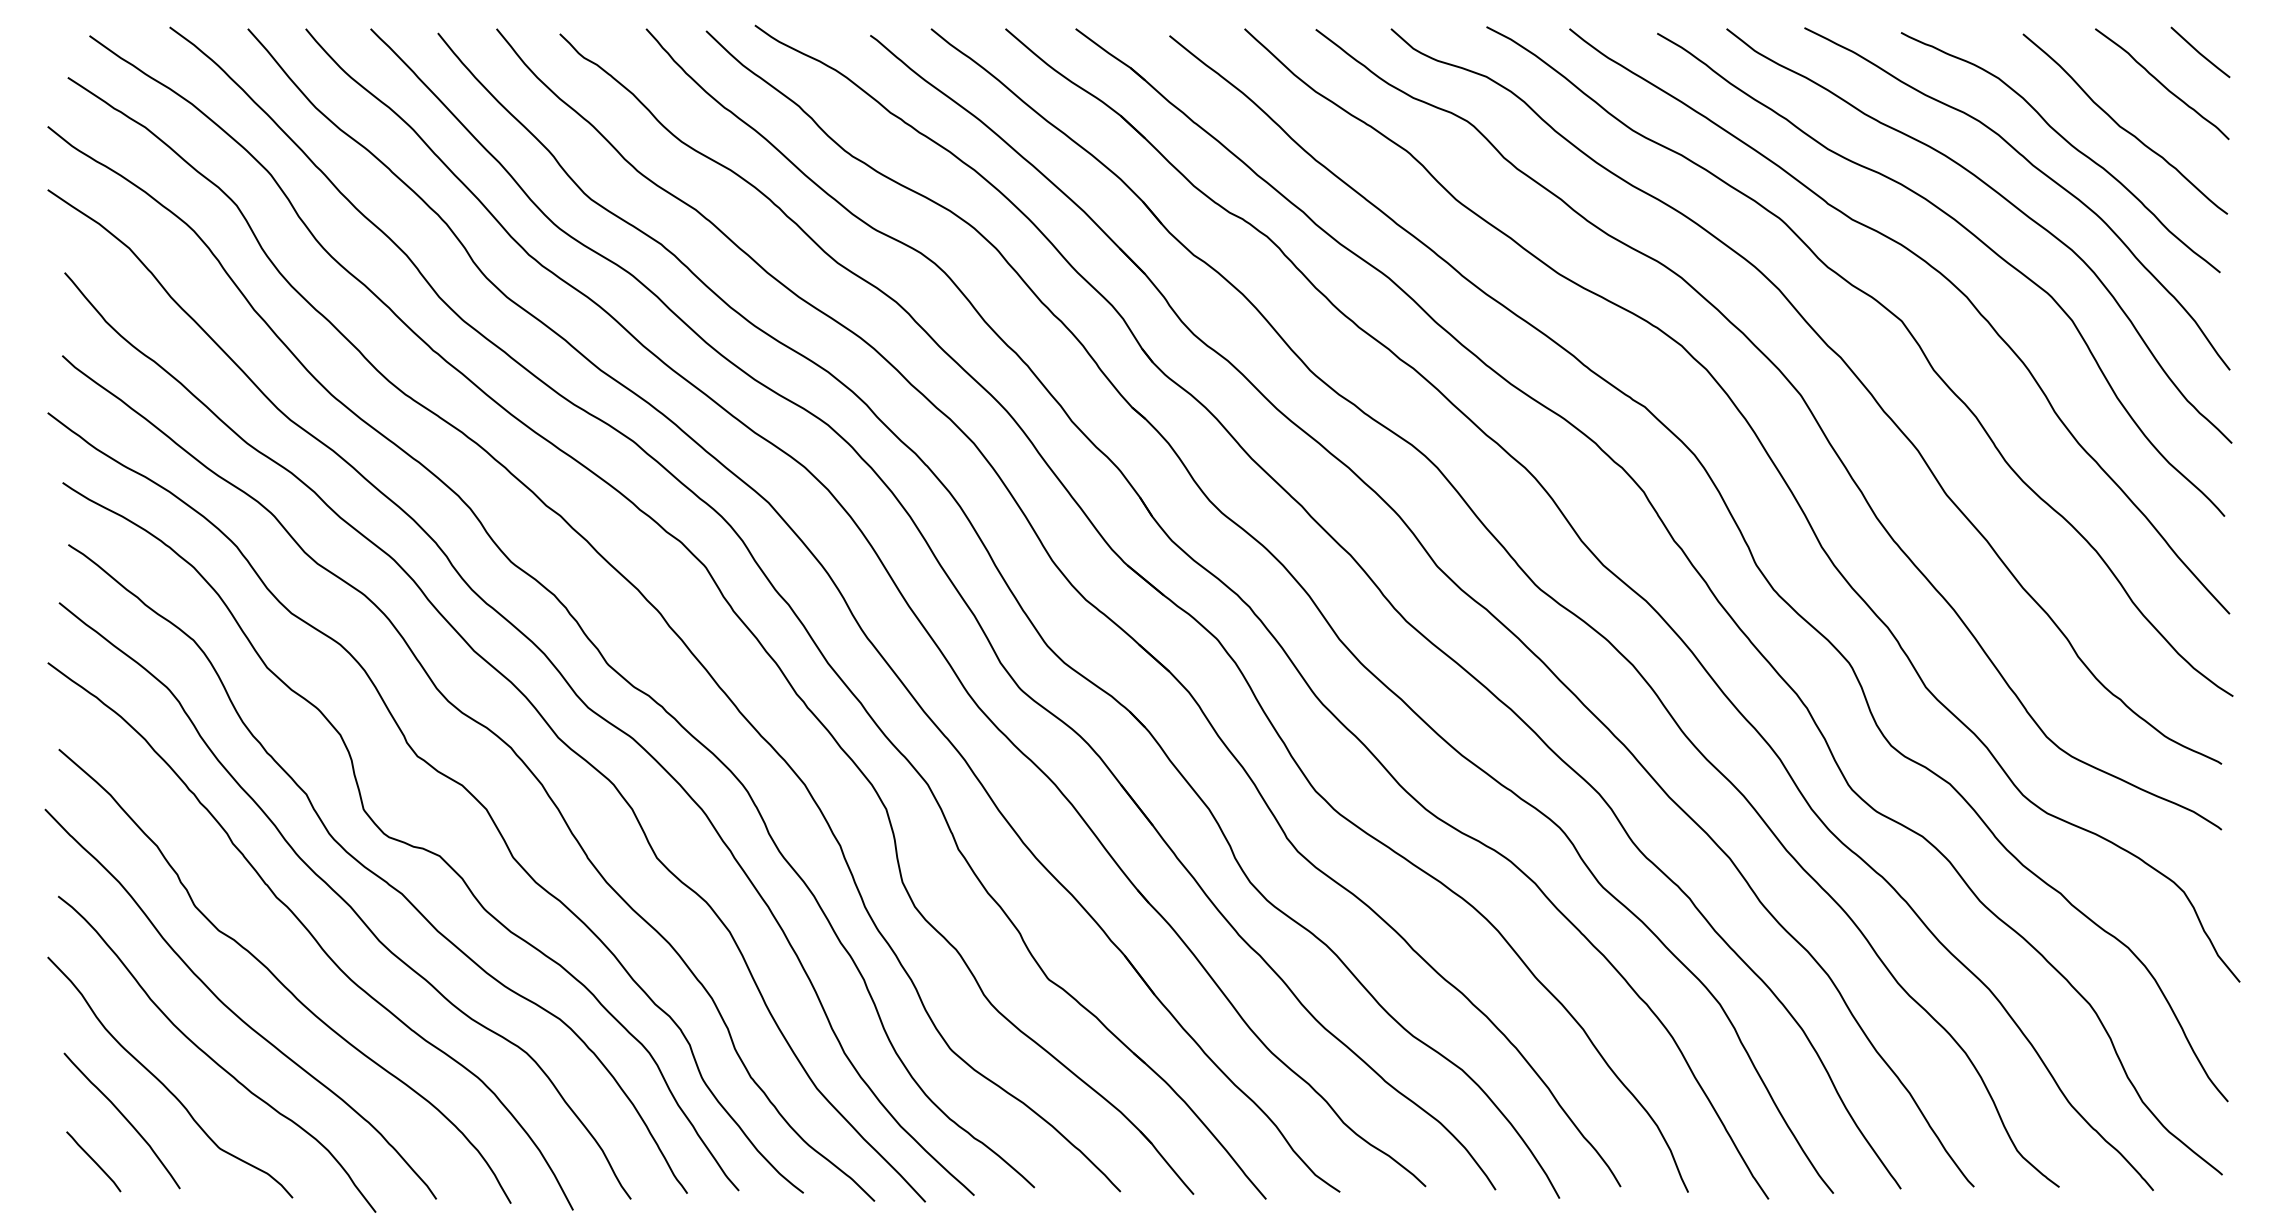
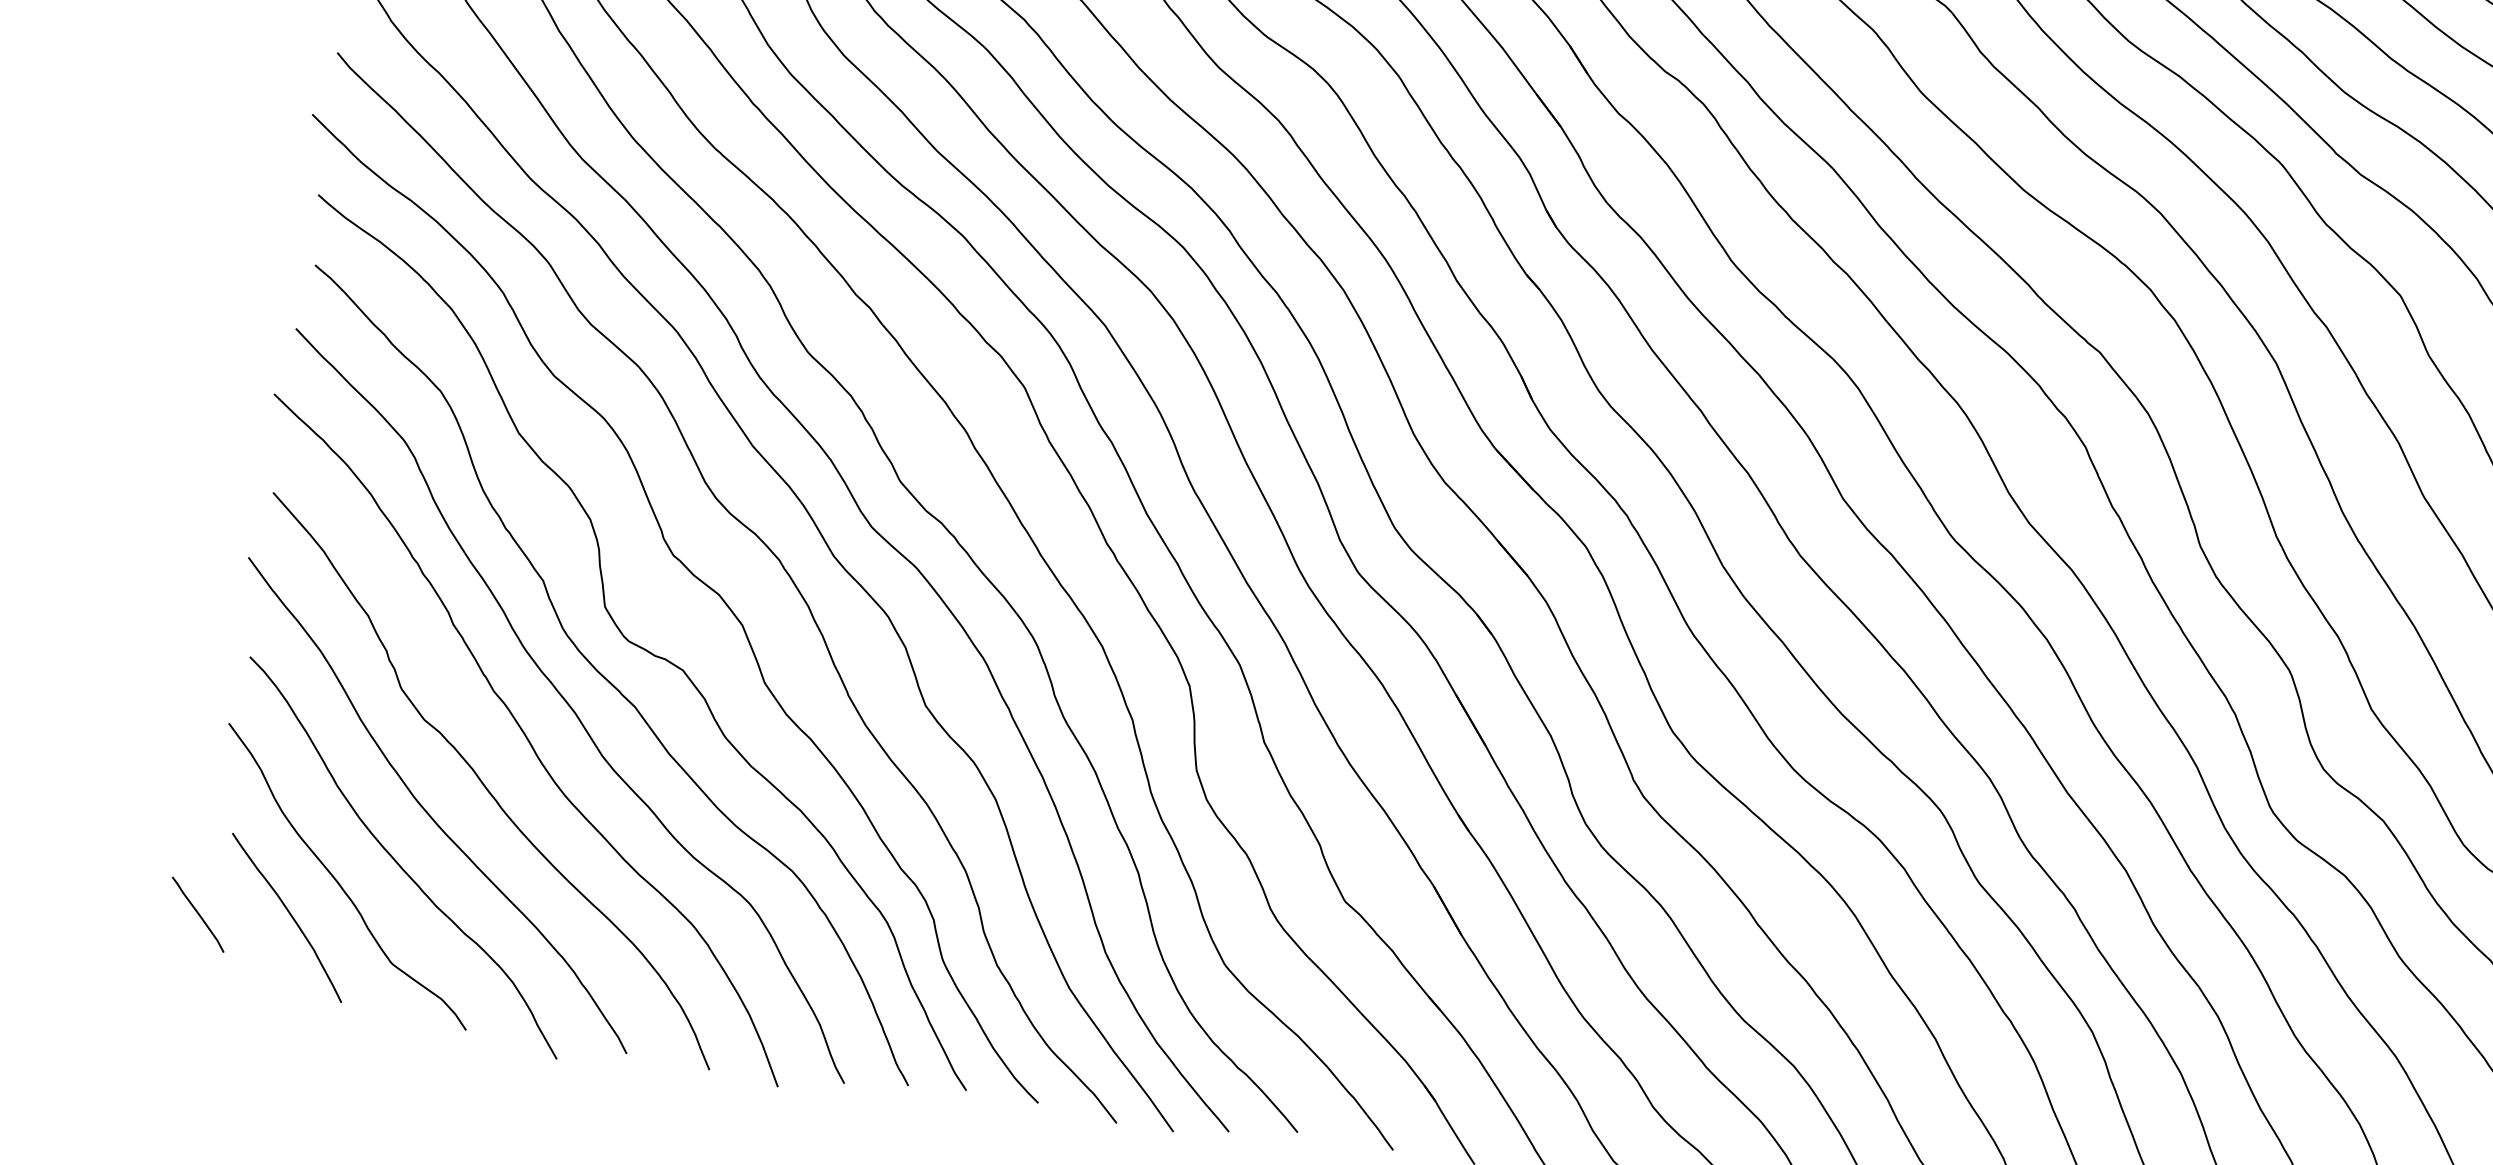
curve: (93, 1161) -> (197, 914), moved

